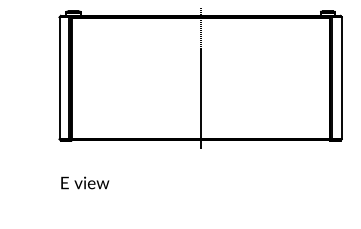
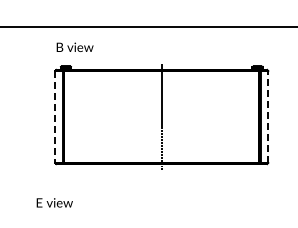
line: (59, 77) -> (55, 116), solid -> dashed
line: (342, 77) -> (268, 116), solid -> dashed
text: (84, 182) -> (54, 202), moved

